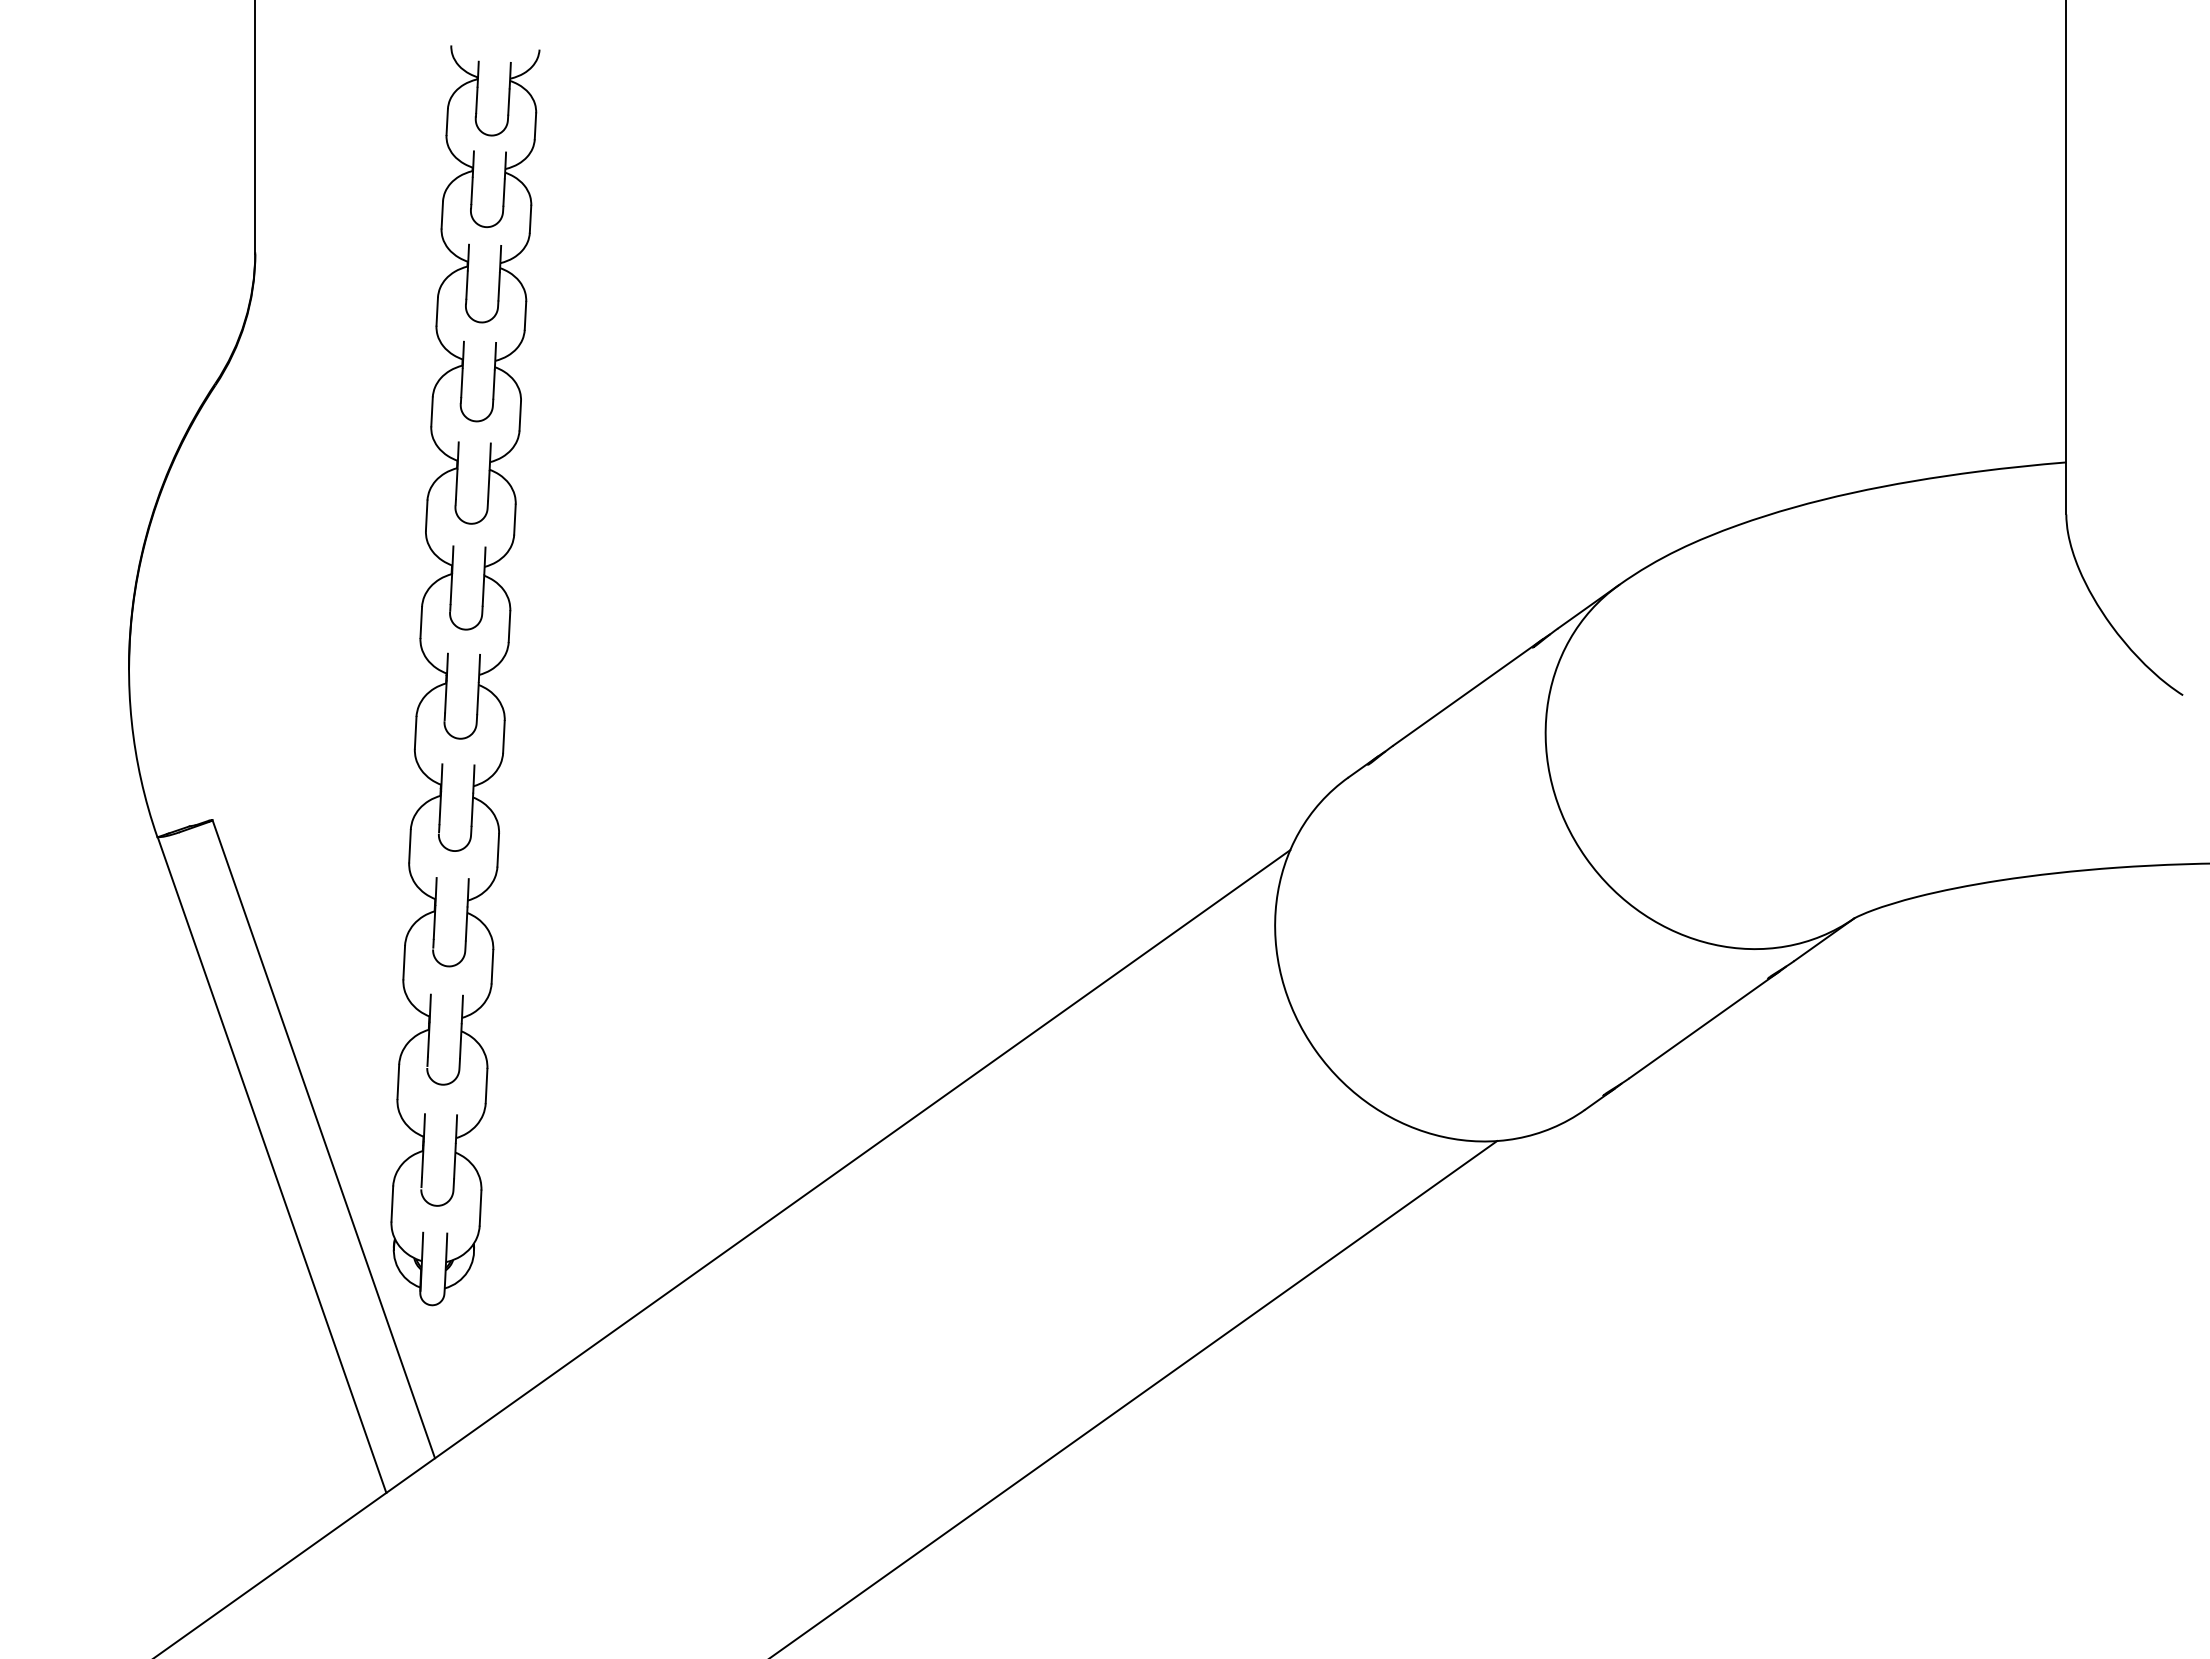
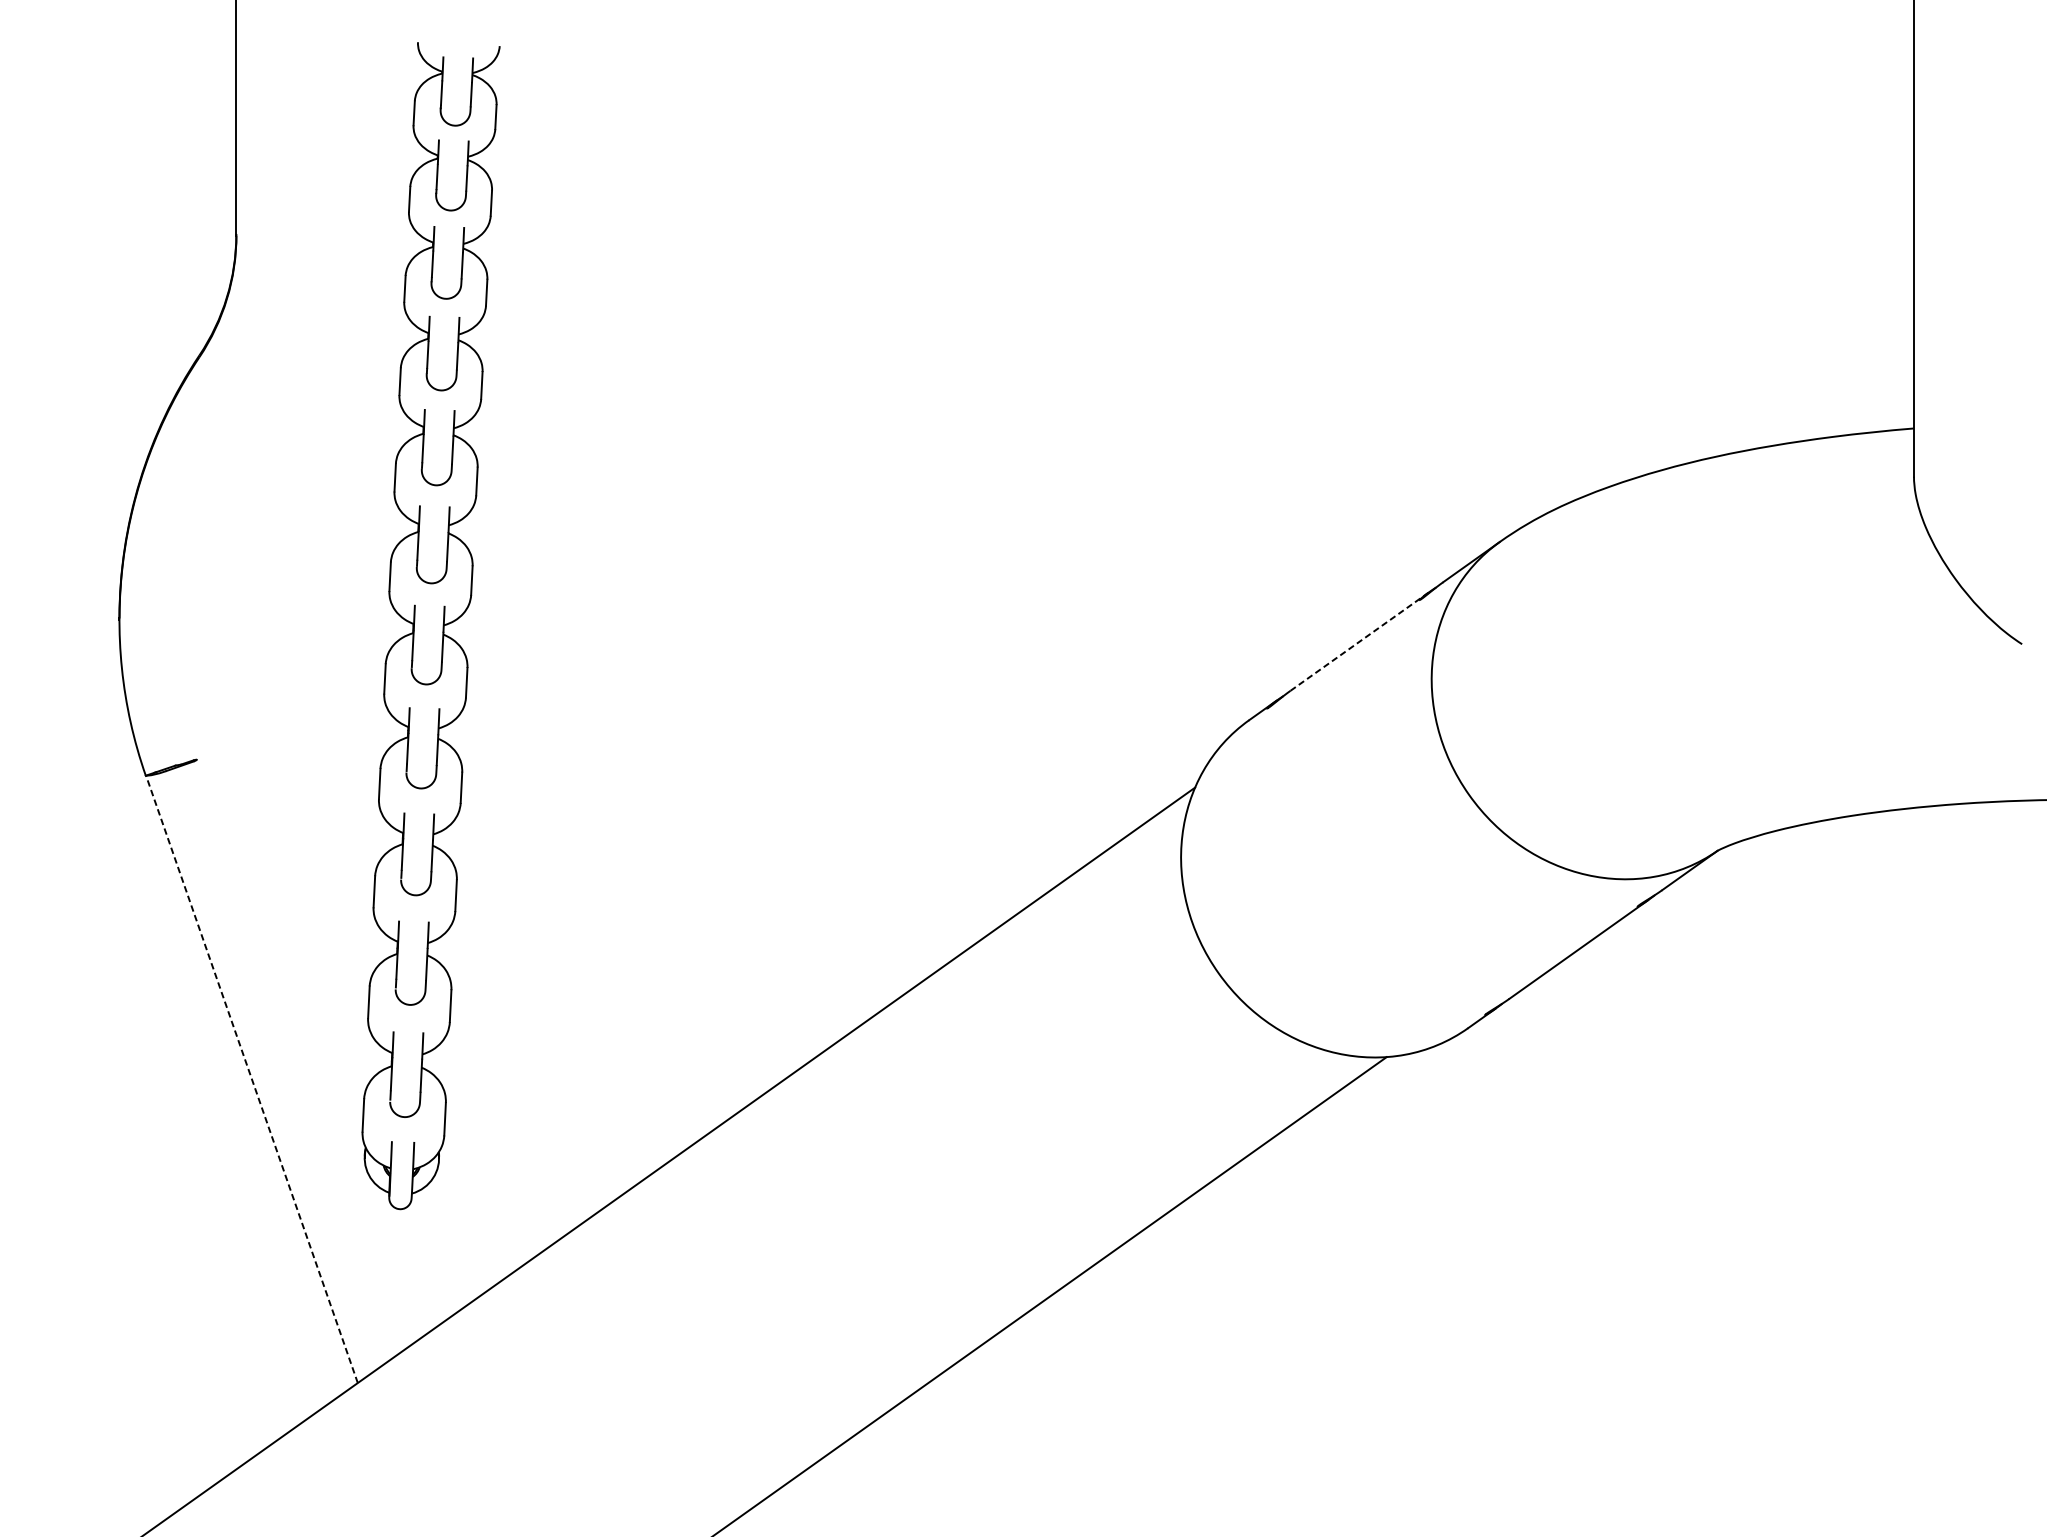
line: (1468, 692) -> (1360, 641), solid -> dashed
line: (323, 1139) -> (299, 1055), removed
line: (271, 1164) -> (251, 1078), solid -> dashed

